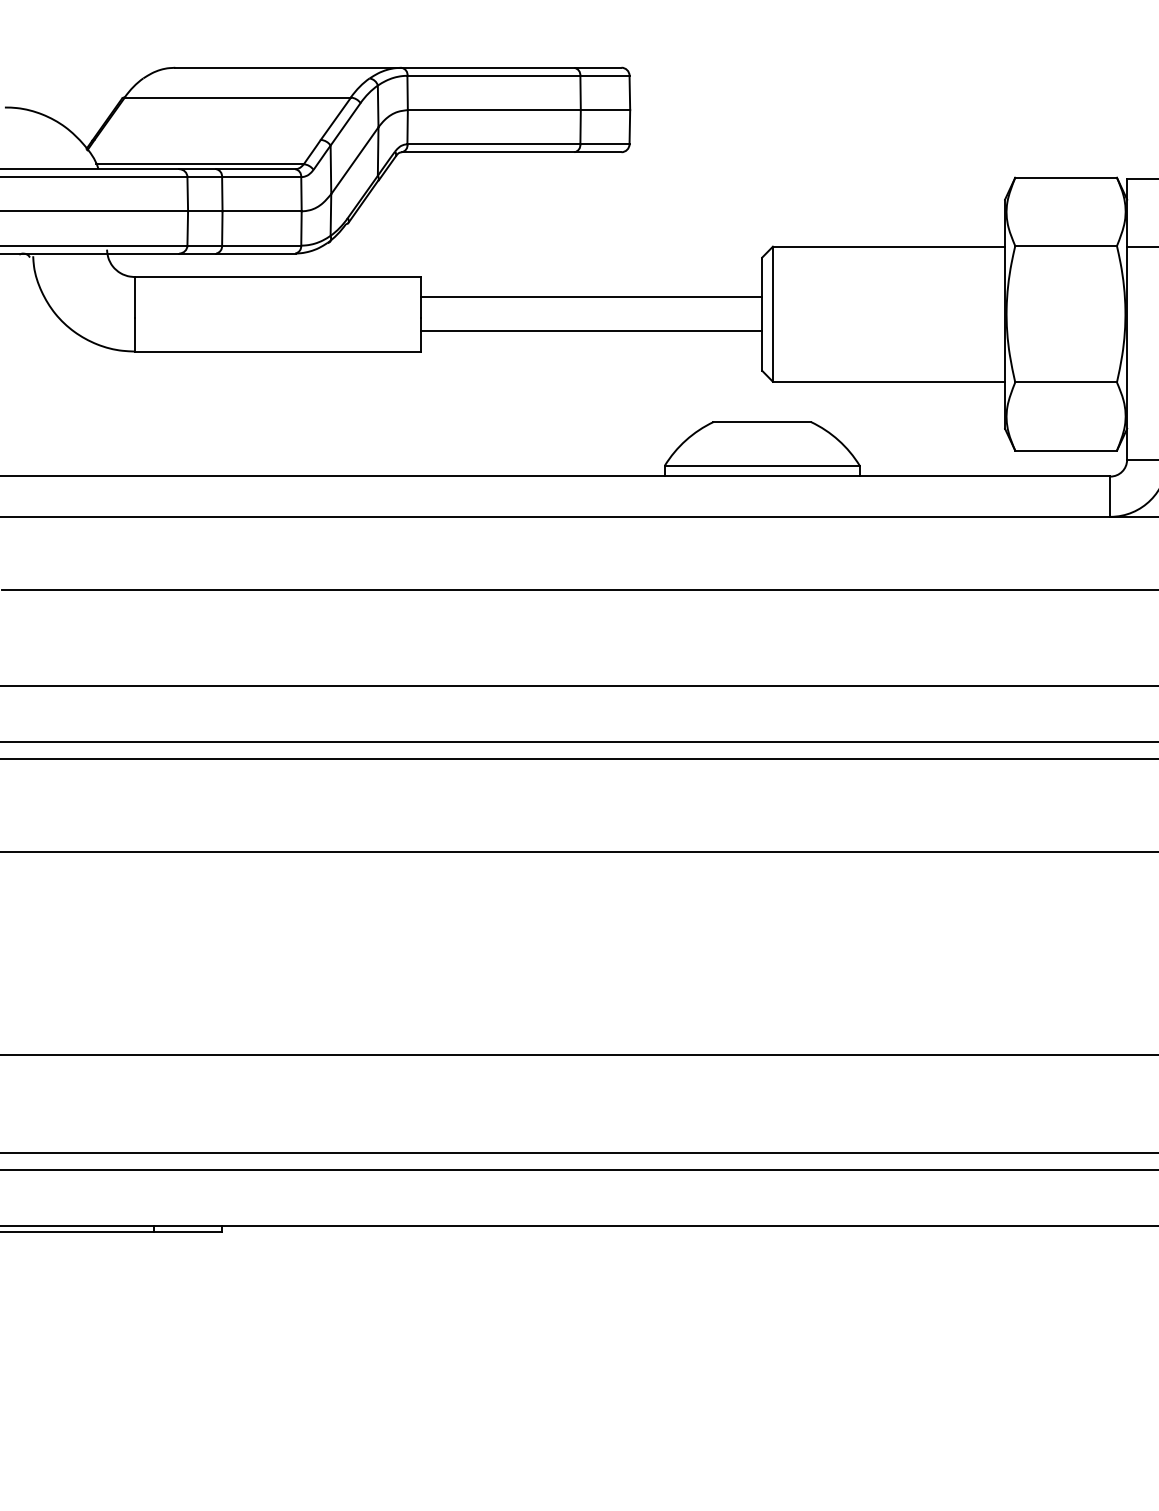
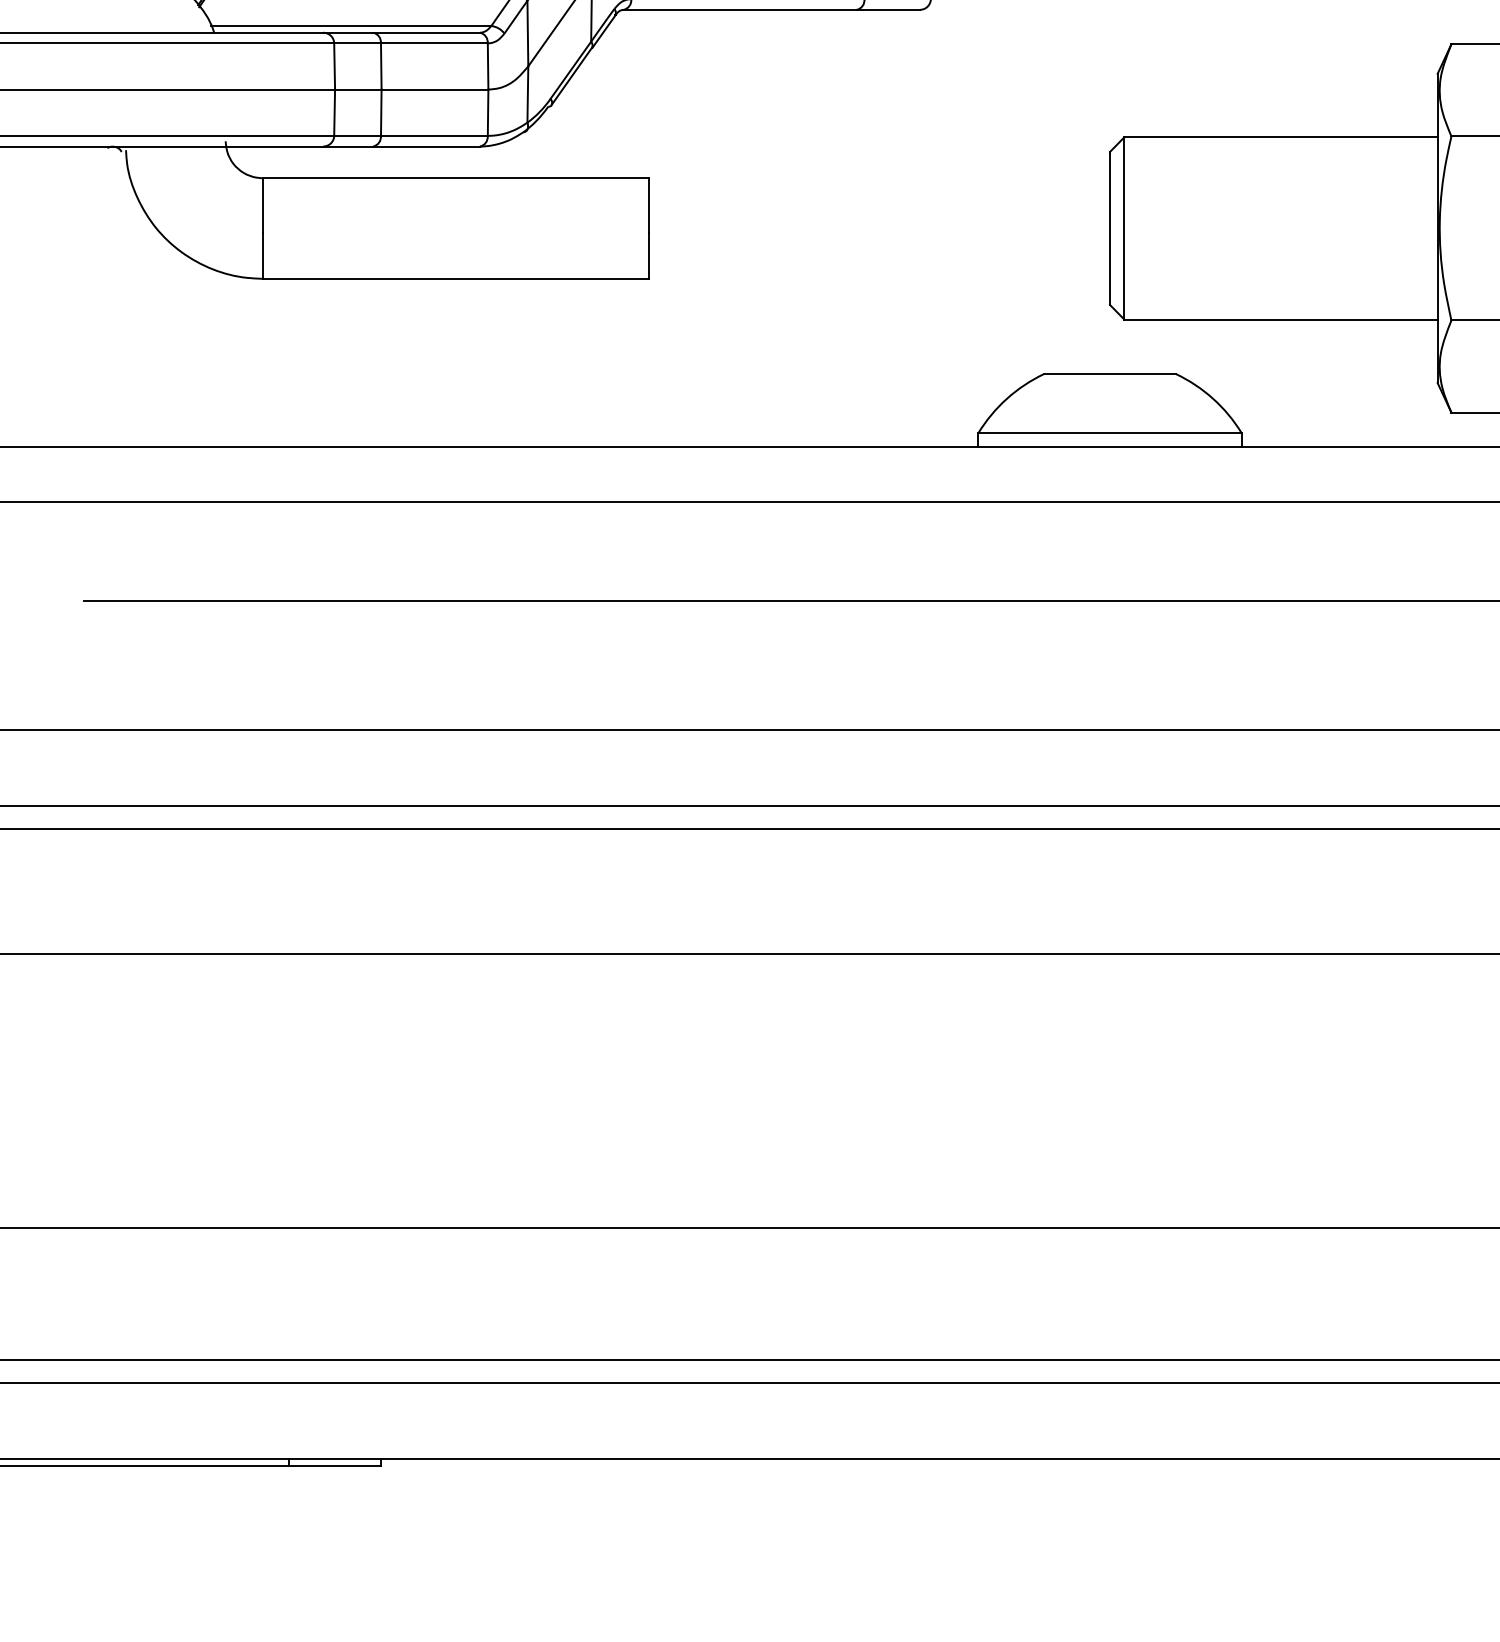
line: (591, 297) -> (879, 205), removed
line: (591, 331) -> (879, 251), removed

